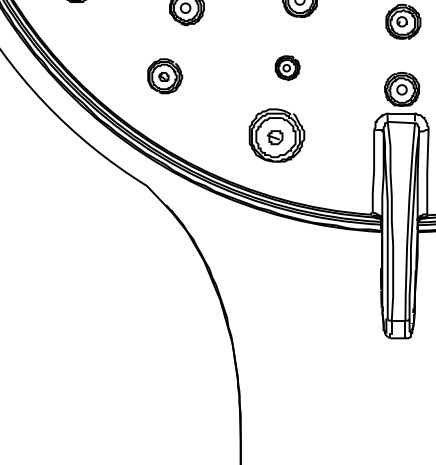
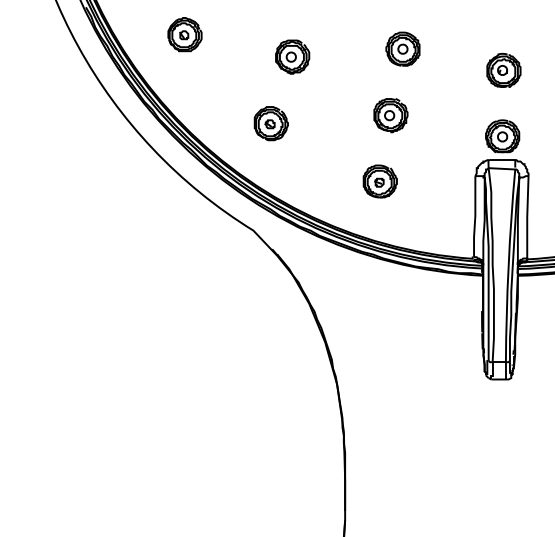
part: (287, 67) -> (390, 115), size x1.43
part: (275, 135) -> (379, 181), size x0.62

